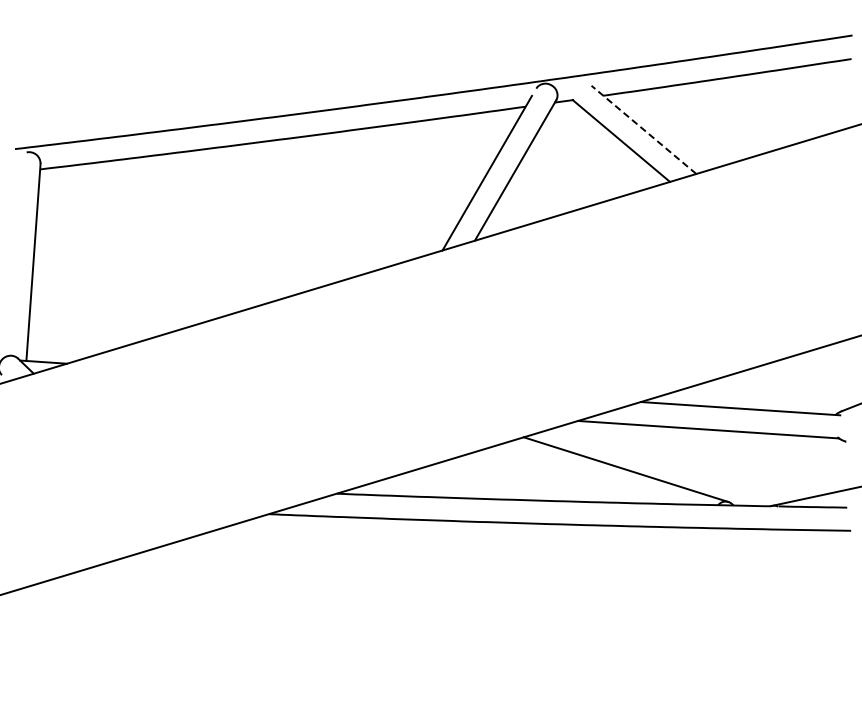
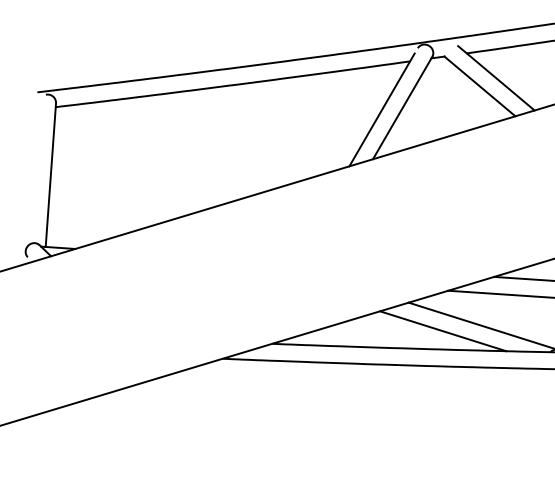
line: (643, 129) -> (496, 78), dashed -> solid
line: (570, 476) -> (442, 331), added

